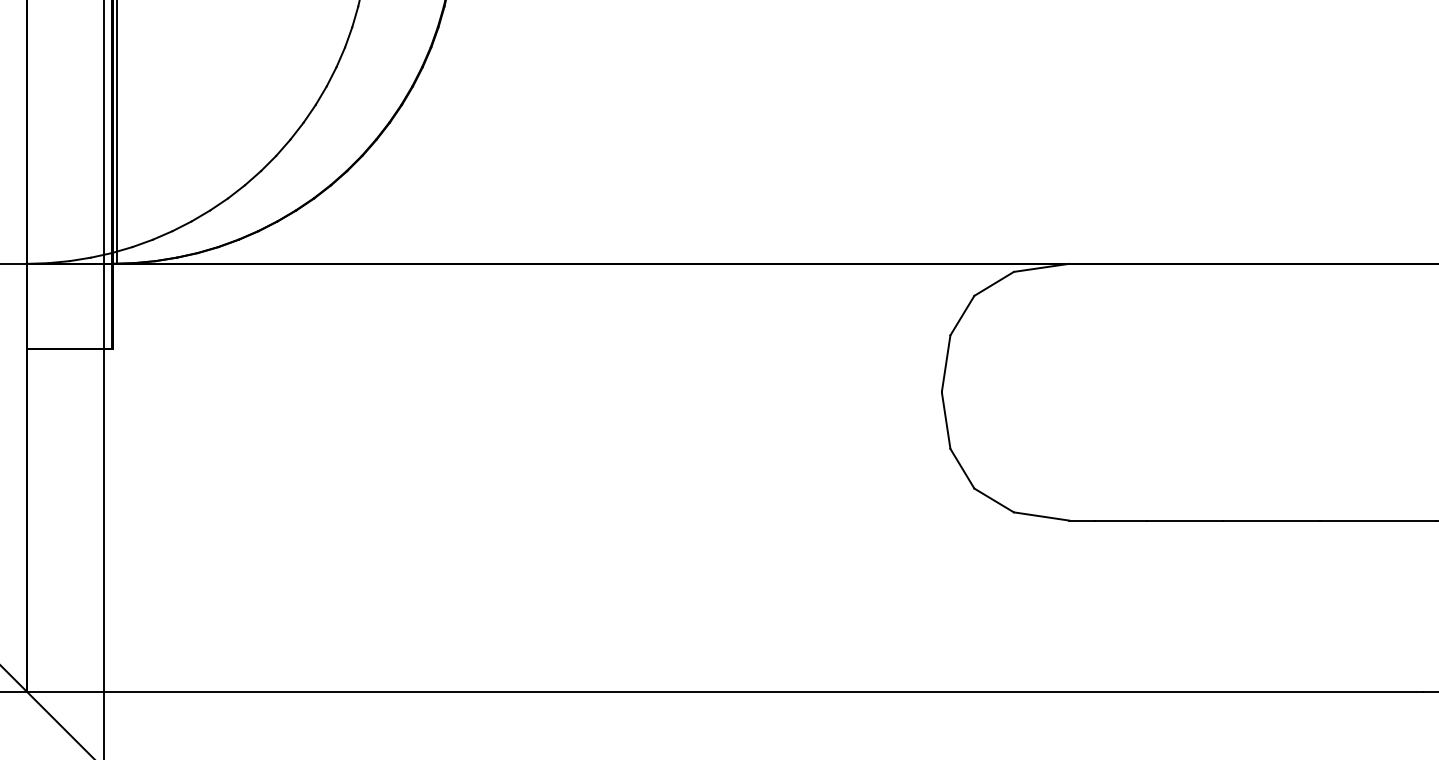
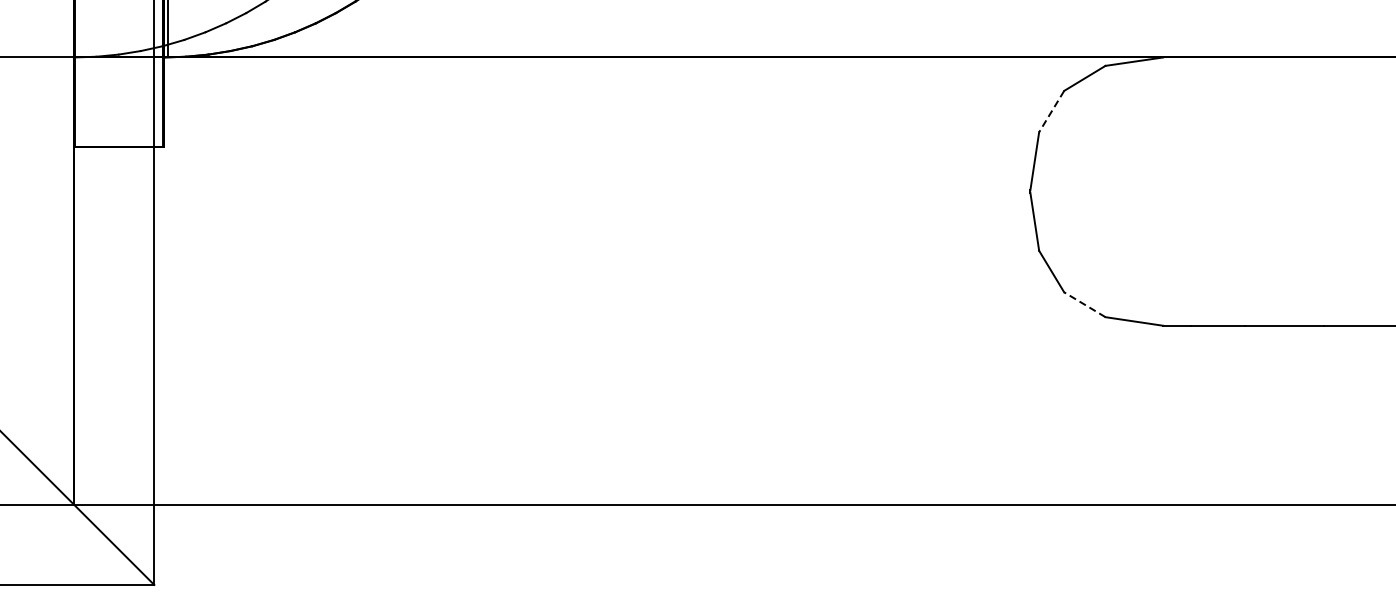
line: (962, 316) -> (1051, 112), solid -> dashed
line: (993, 500) -> (1084, 304), solid -> dashed

